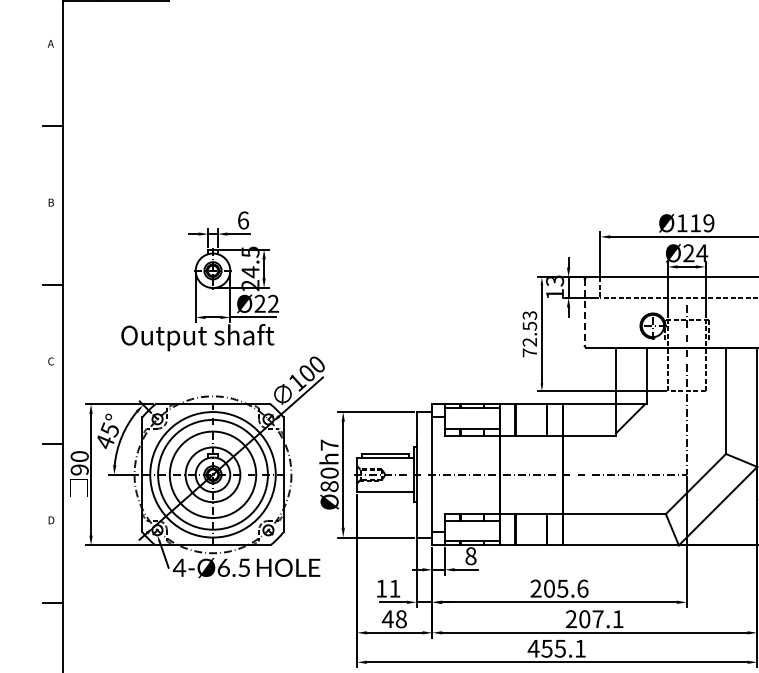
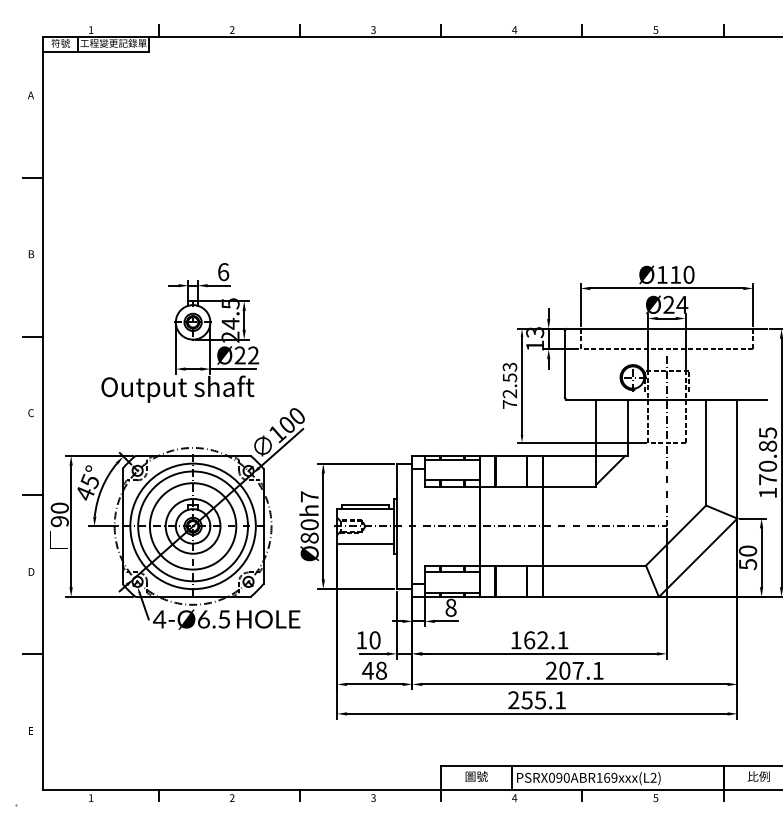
text: (708, 222) -> (688, 274), Ø119 -> Ø110
line: (584, 312) -> (564, 364), dashed -> solid
text: (394, 588) -> (374, 640), 11 -> 10
text: (559, 588) -> (539, 640), 205.6 -> 162.1
text: (533, 648) -> (513, 700), 455.1 -> 255.1

